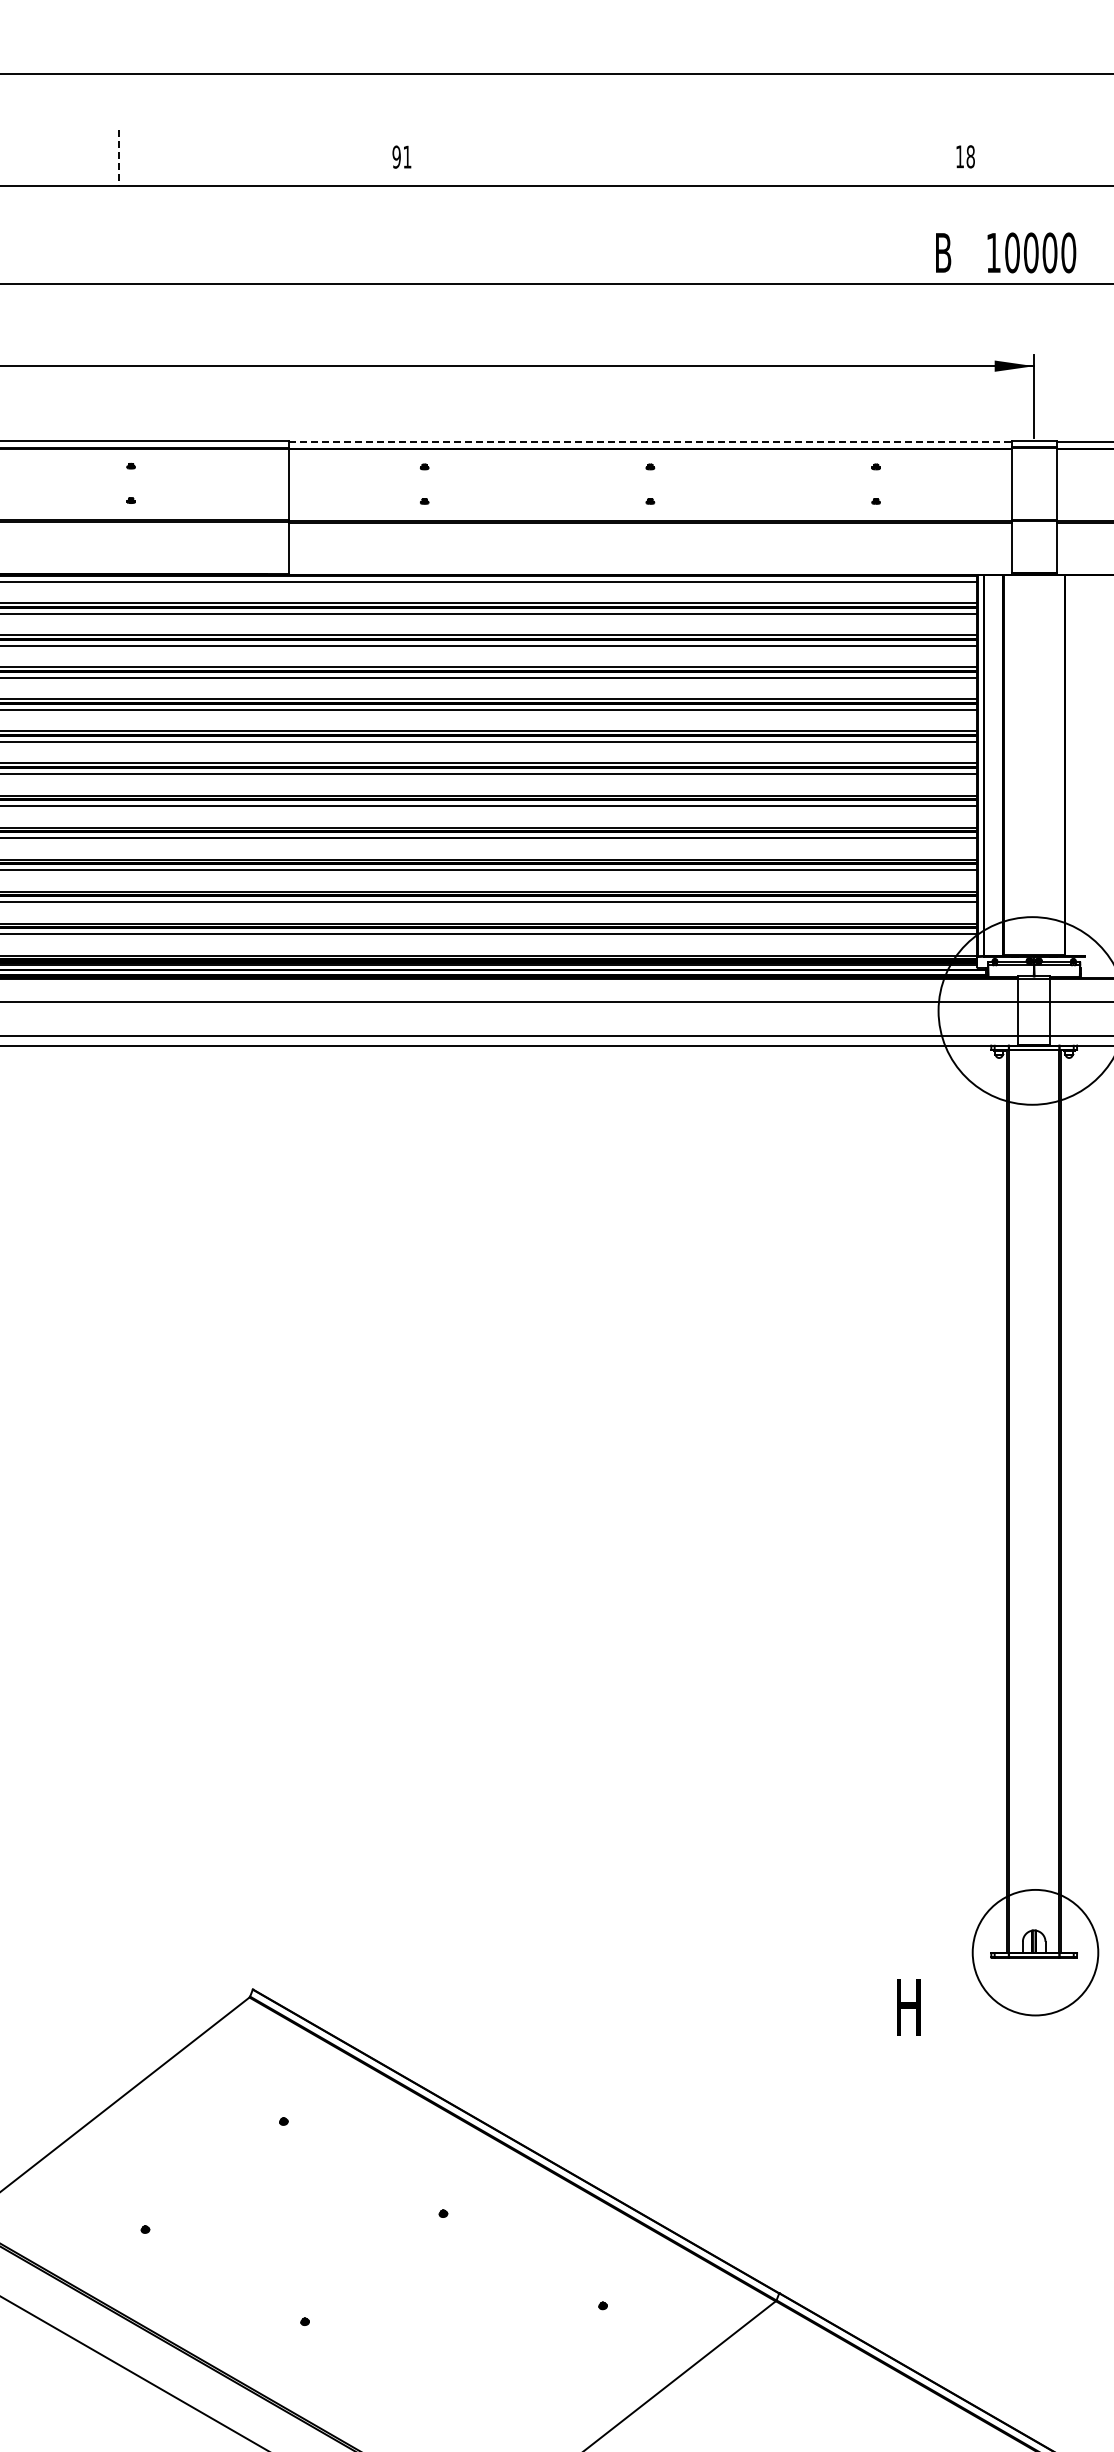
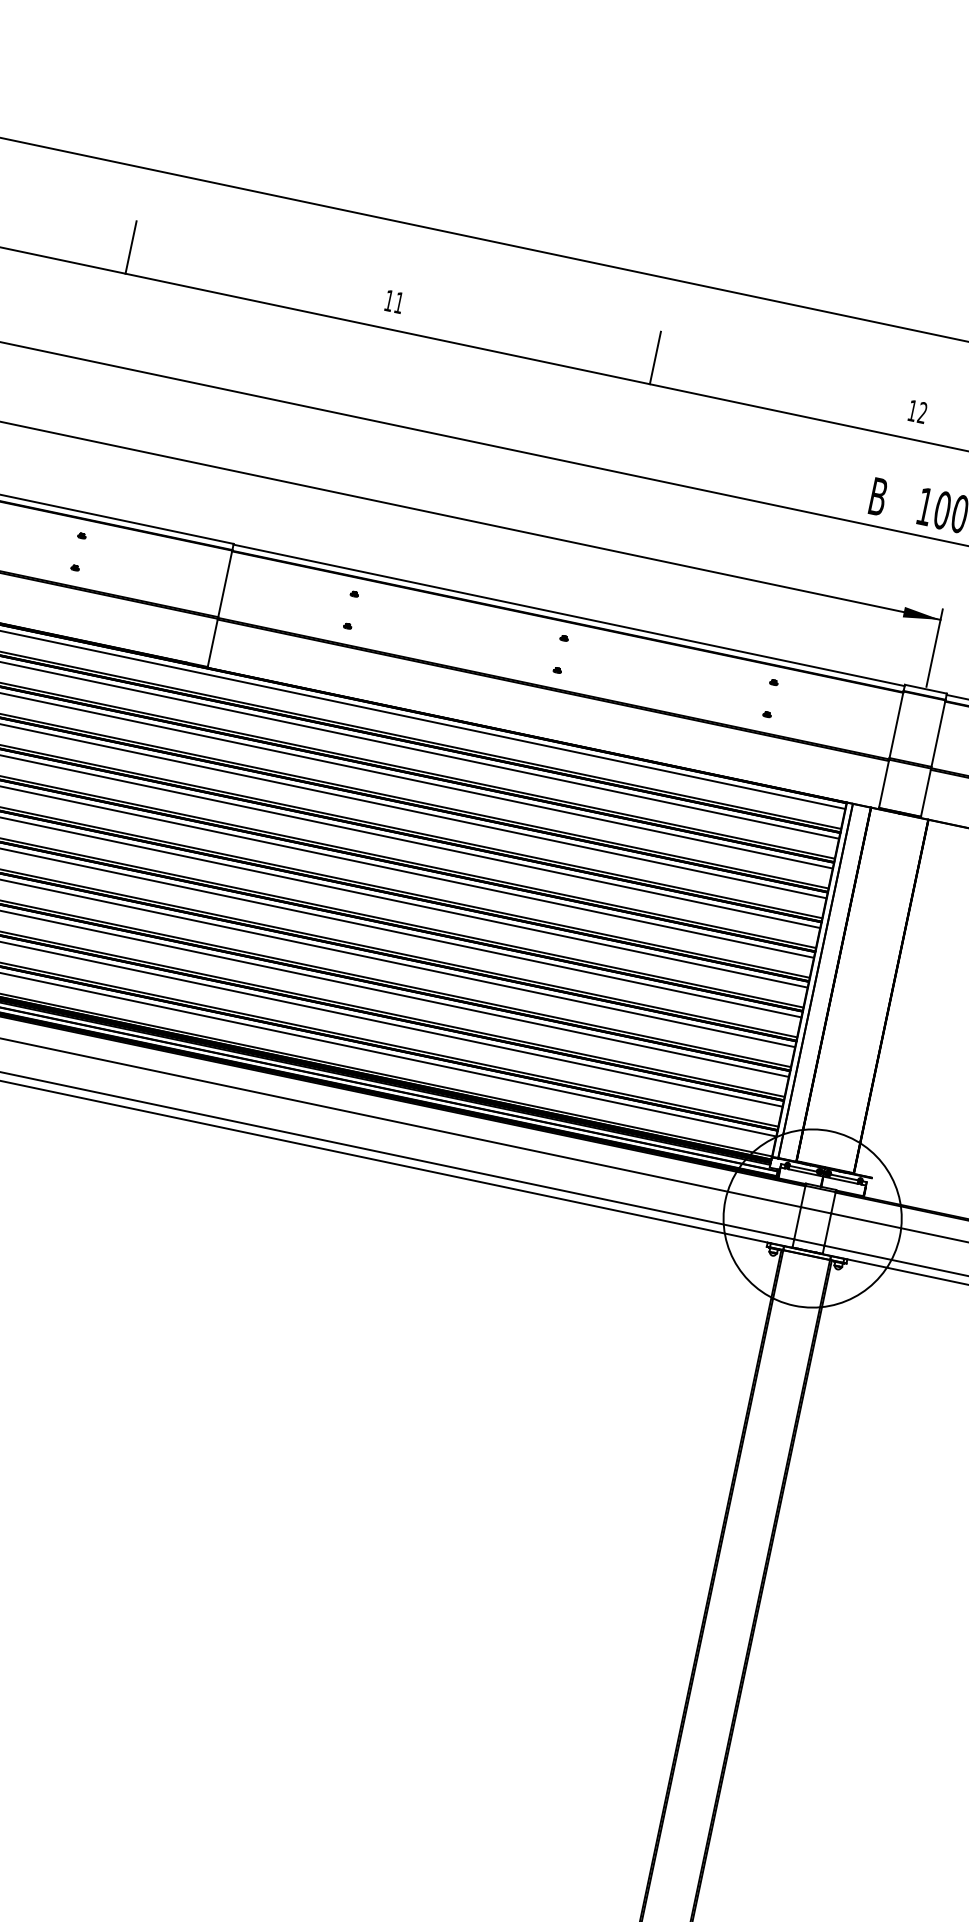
text: (396, 156) -> (389, 300), 91 -> 11
text: (970, 156) -> (922, 412), 18 -> 12
line: (119, 158) -> (131, 247), dashed -> solid
line: (683, 158) -> (655, 358), added
line: (650, 442) -> (569, 615), dashed -> solid

